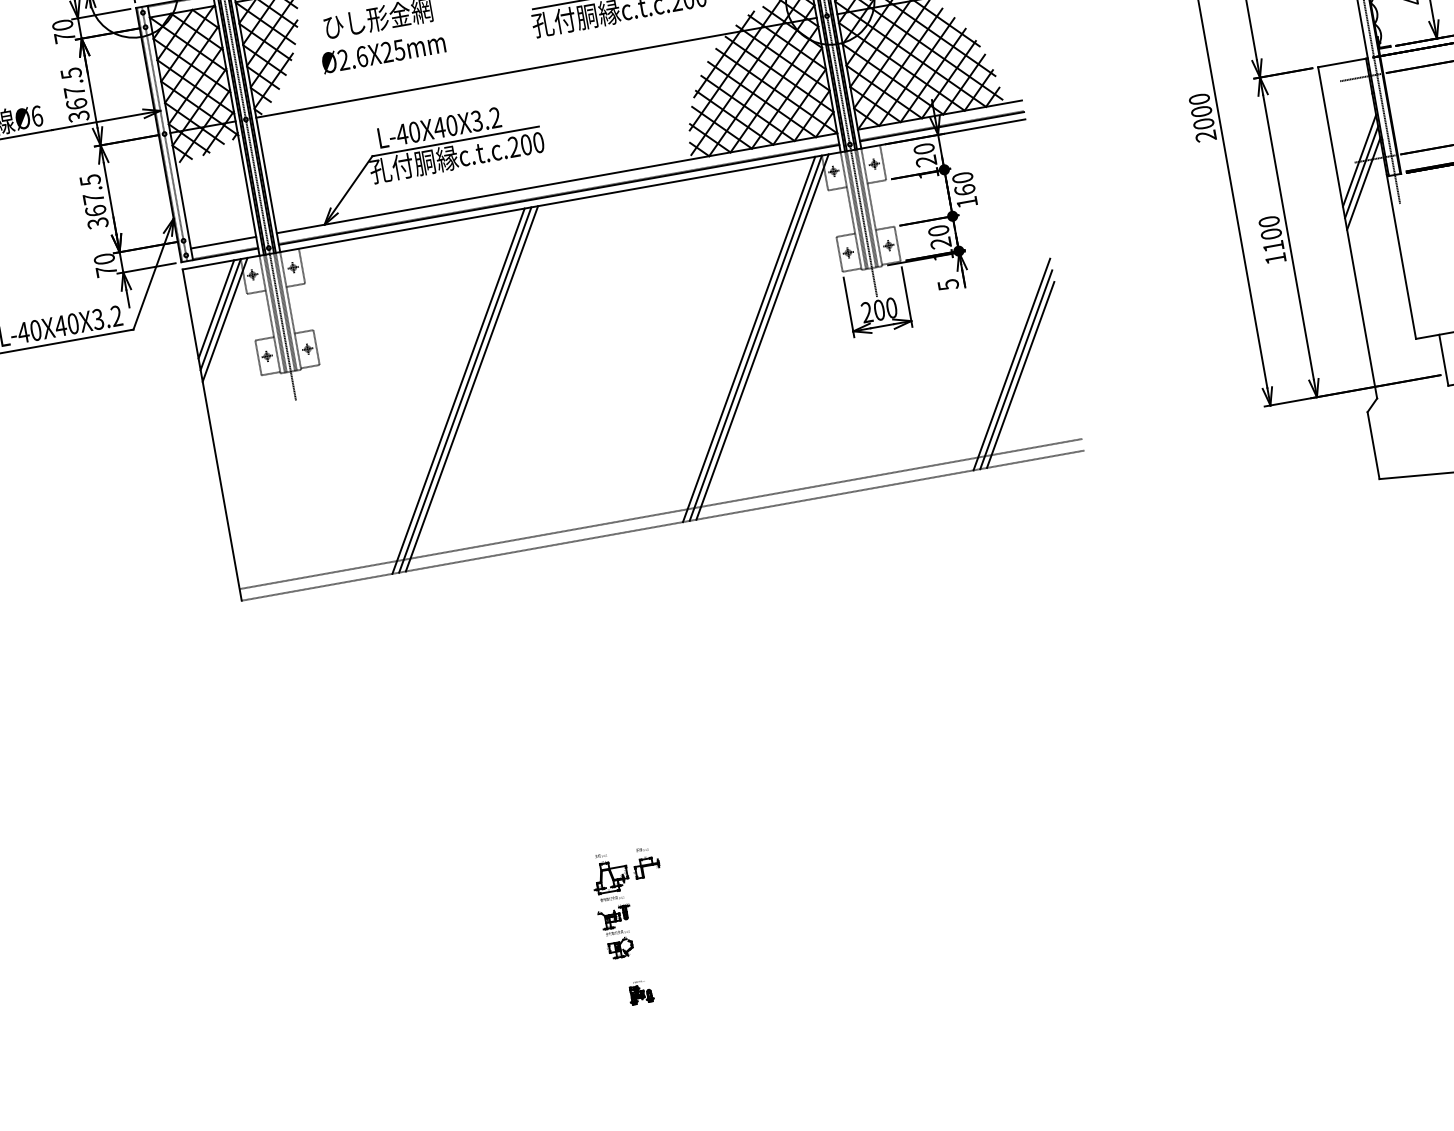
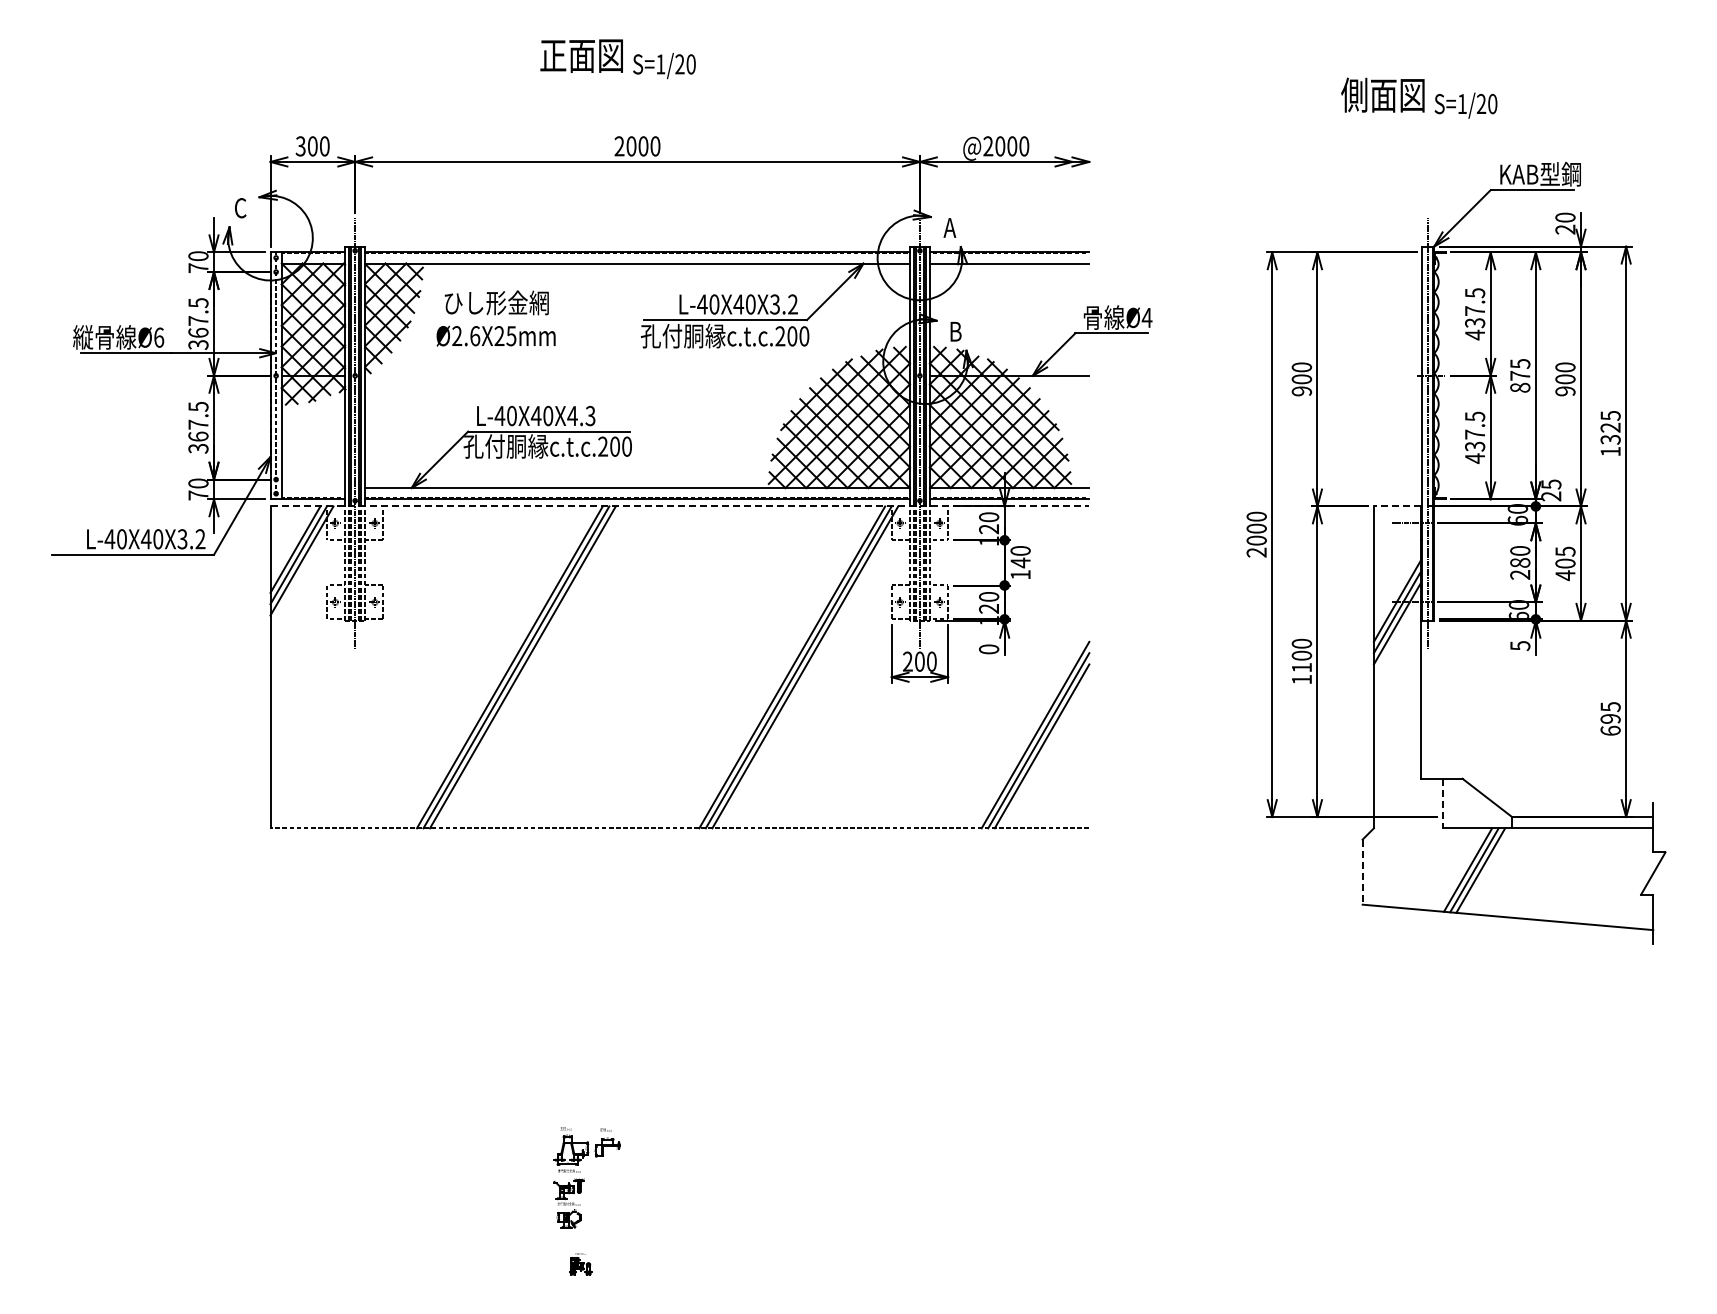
line: (1341, 63) -> (1396, 506), solid -> dashed
line: (536, 67) -> (637, 375), removed
text: (486, 118) -> (581, 415), L-40X40X3.2 -> L-40X40X4.3
text: (964, 189) -> (1020, 562), 160 -> 140
line: (604, 194) -> (680, 506), solid -> dashed
line: (223, 243) -> (313, 488), removed
text: (948, 284) -> (989, 649), 5 -> 0
line: (1444, 360) -> (1443, 803), solid -> dashed
line: (1373, 446) -> (1362, 872), solid -> dashed
line: (660, 514) -> (679, 817), removed

